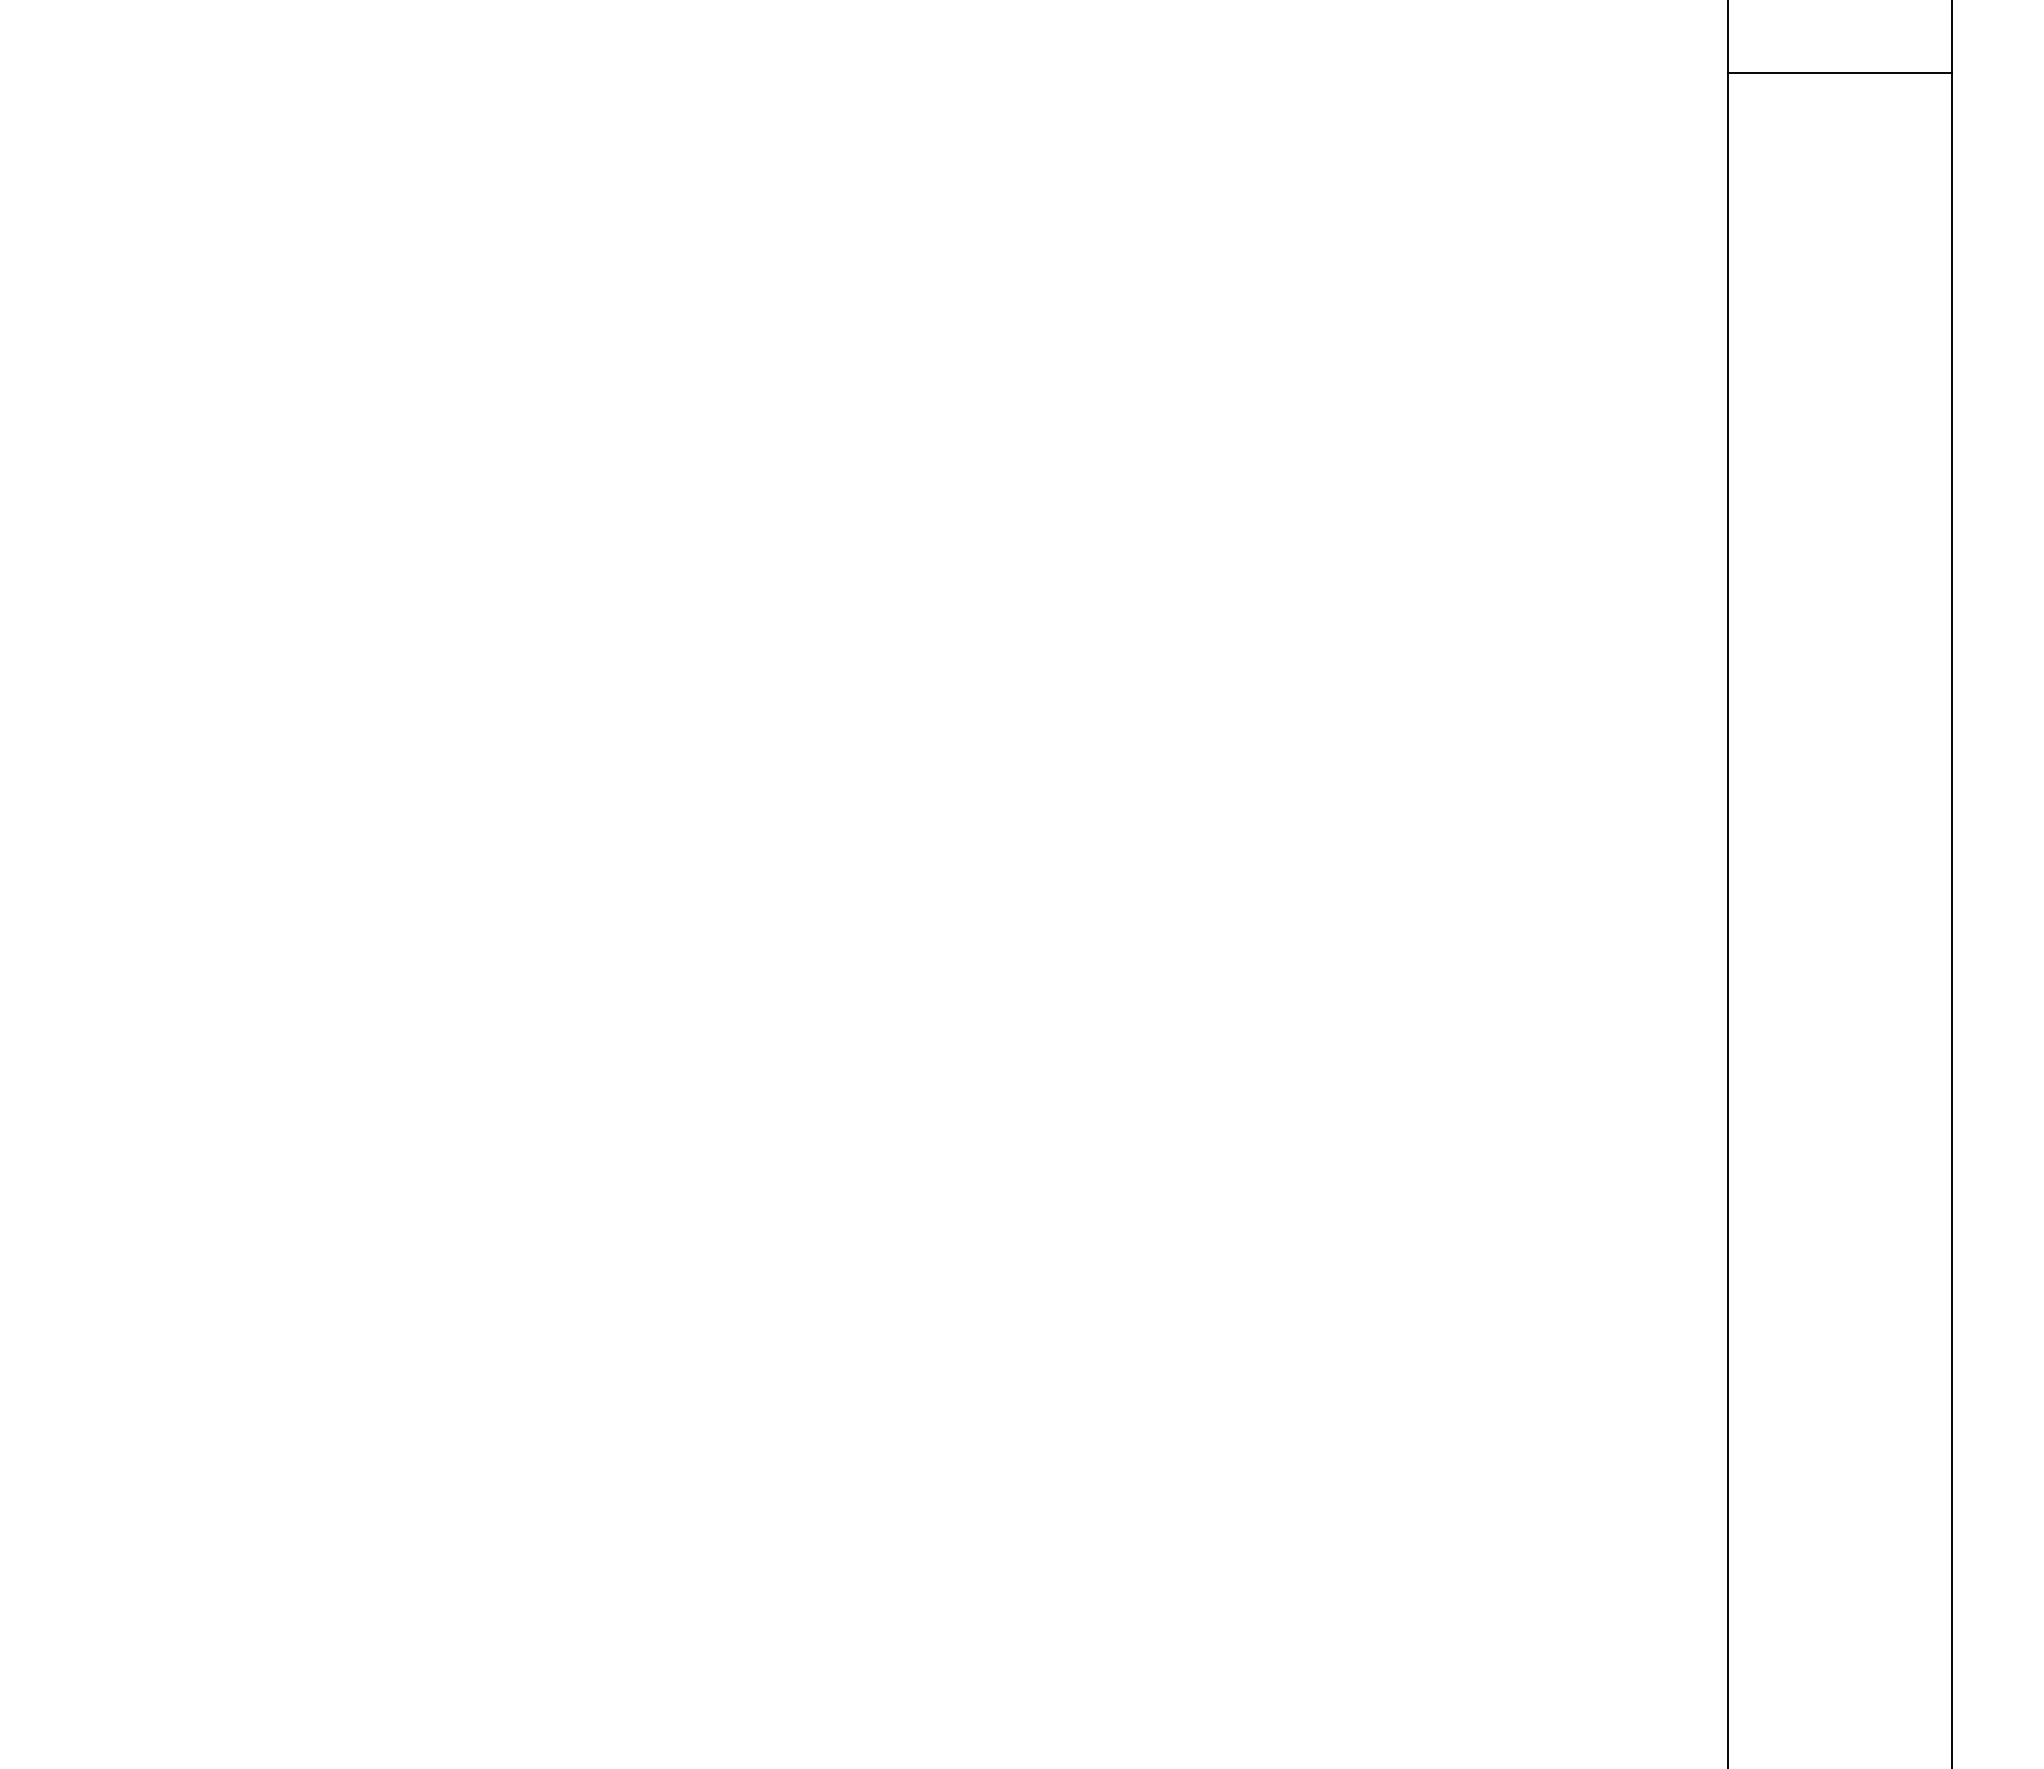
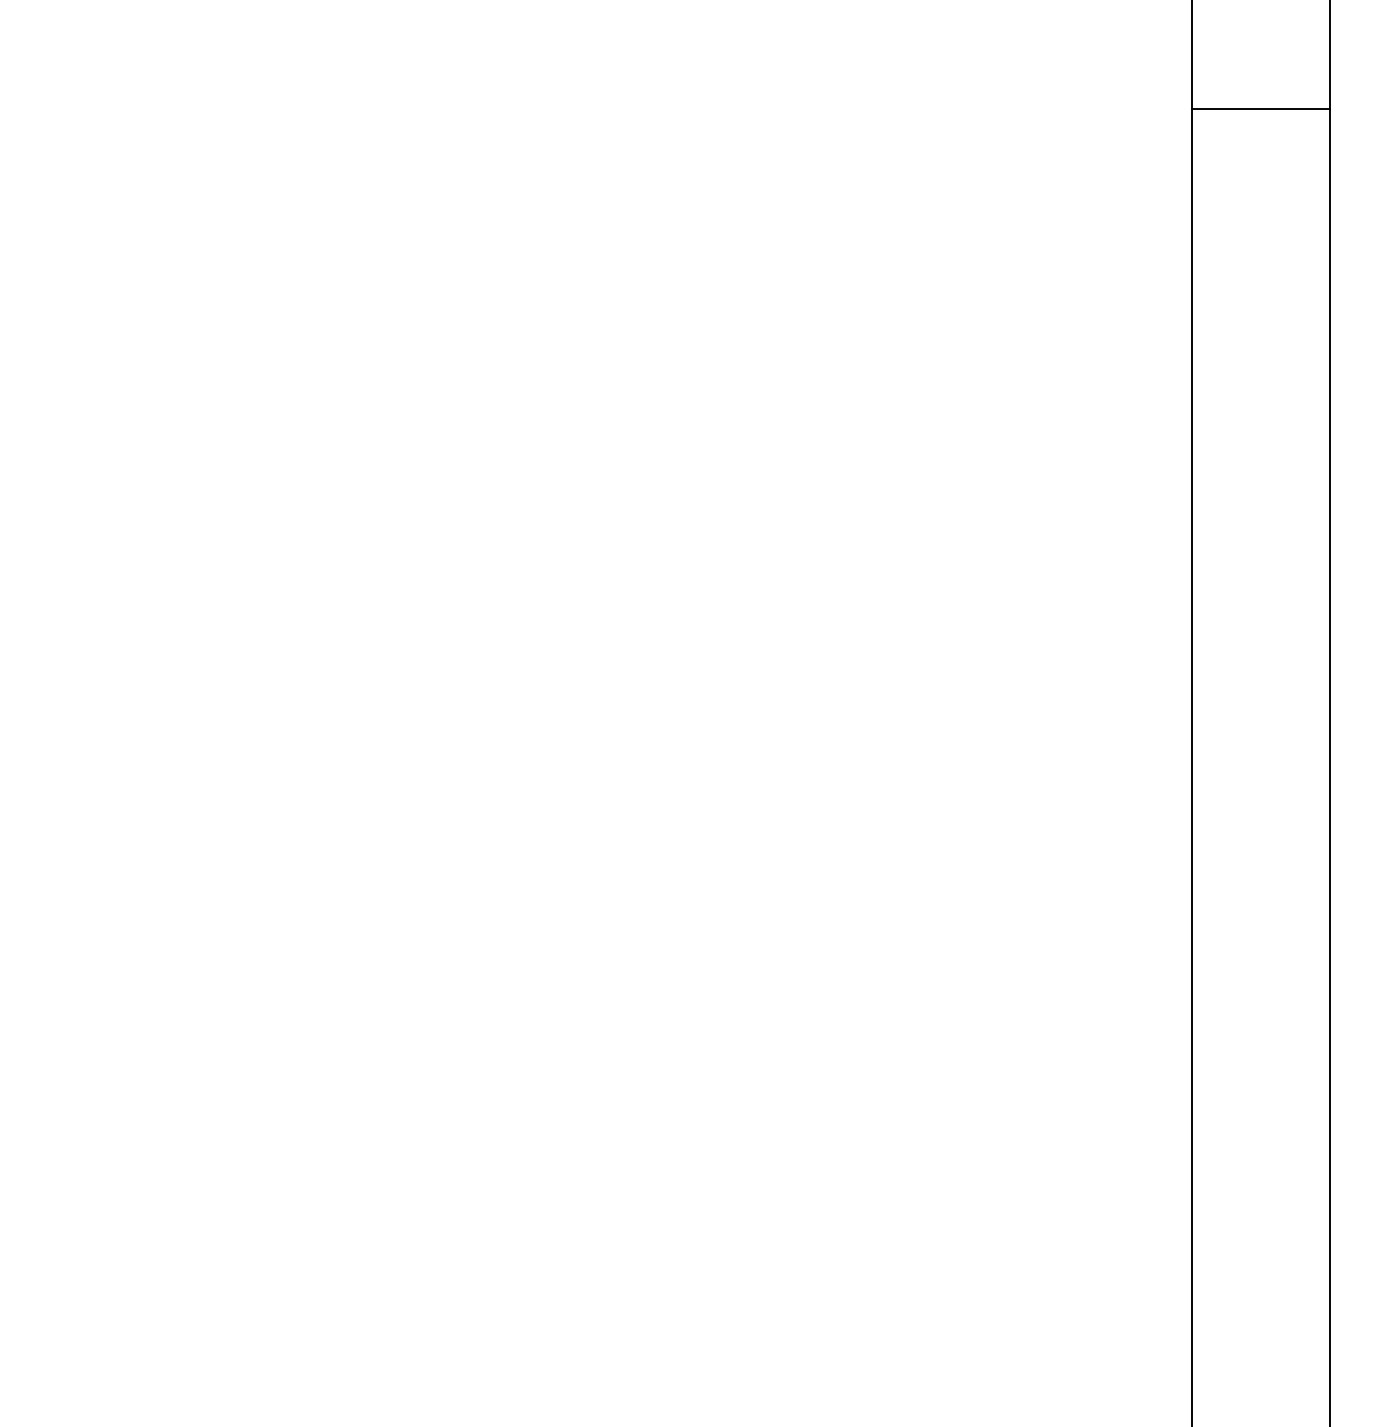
line: (1839, 72) -> (1260, 109), moved

